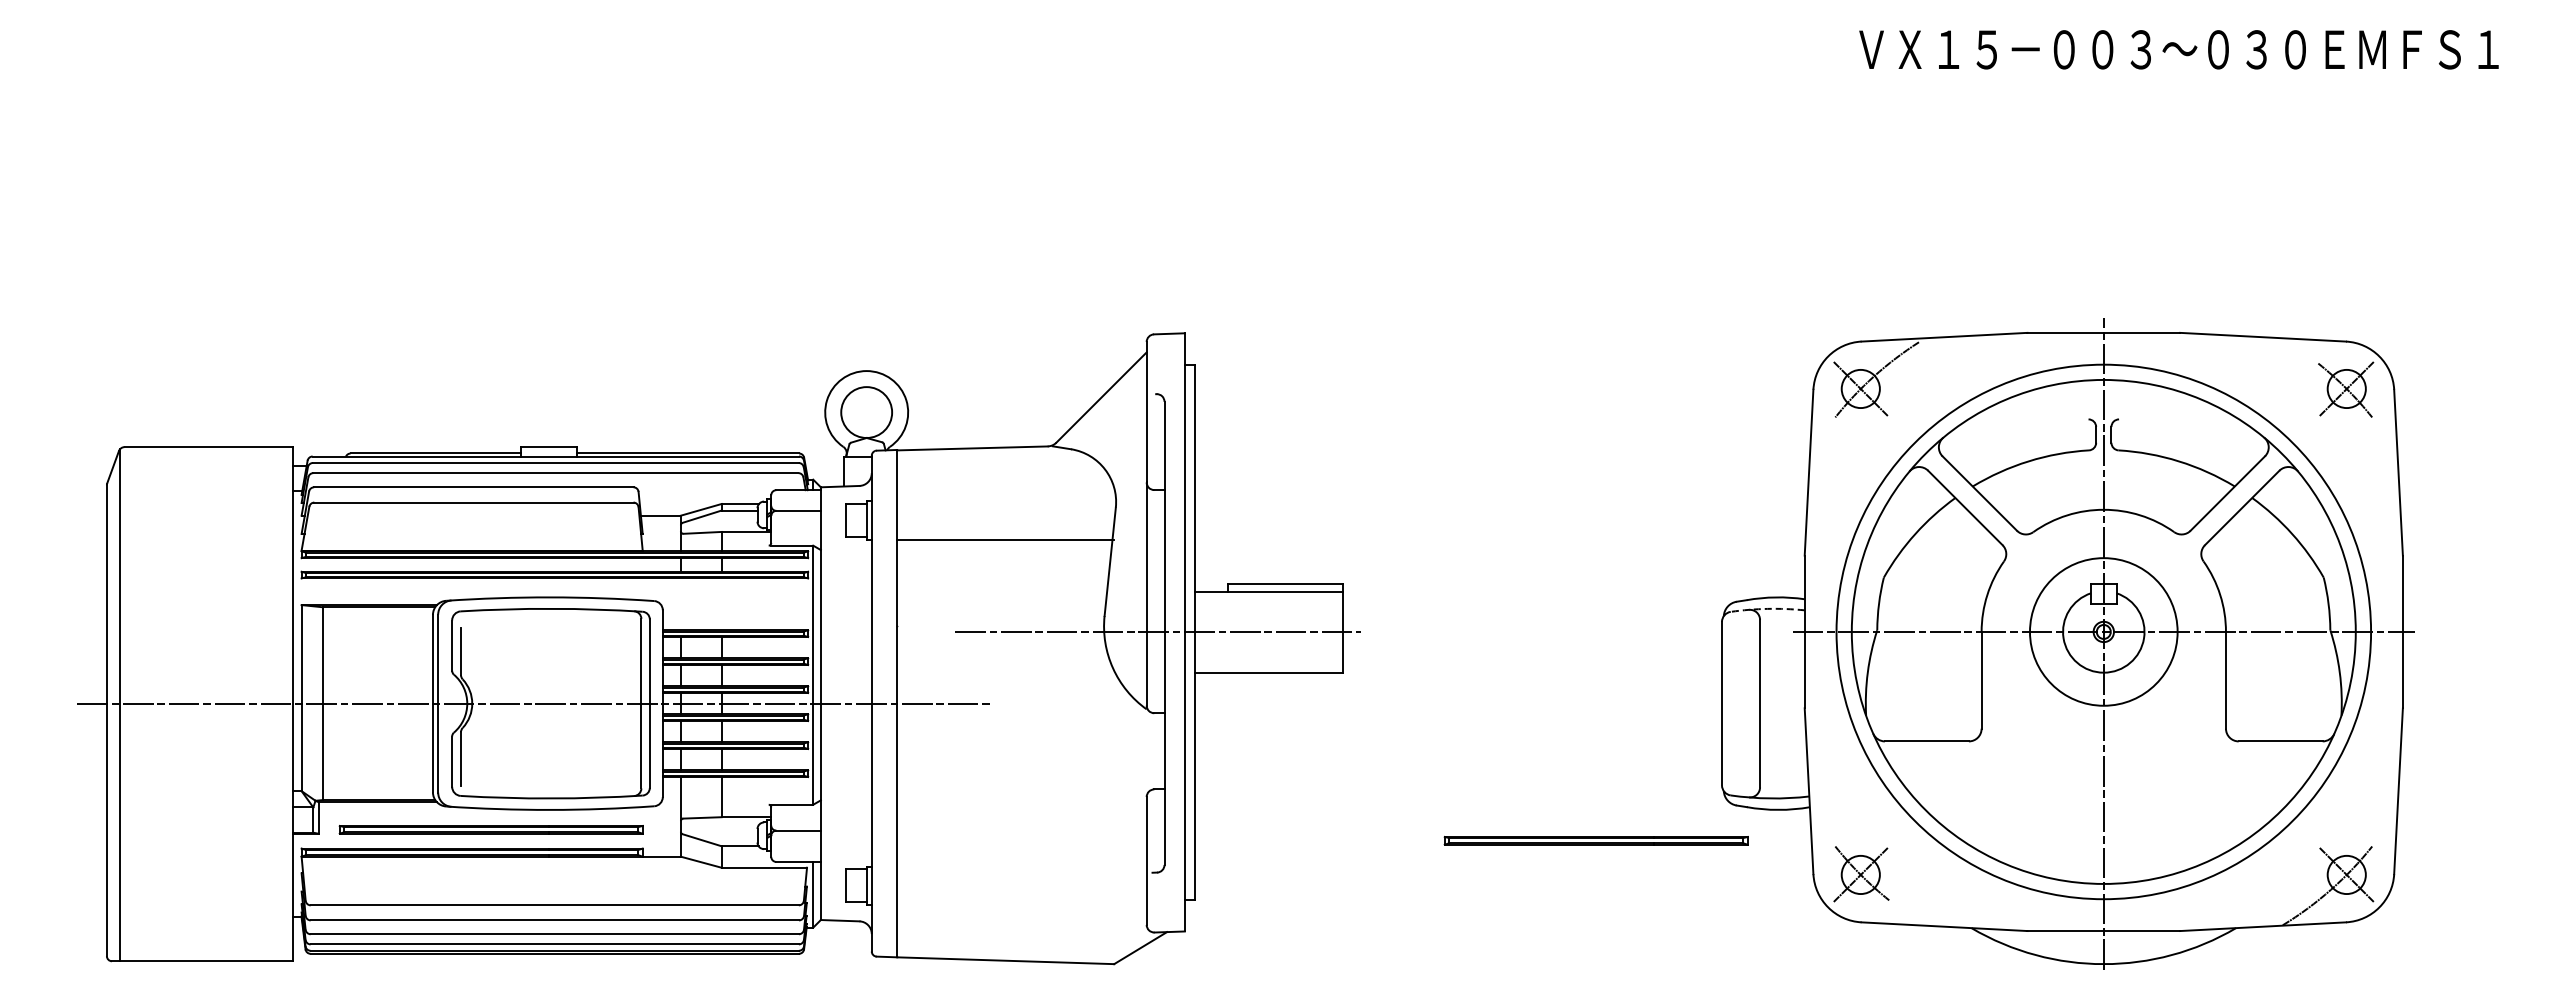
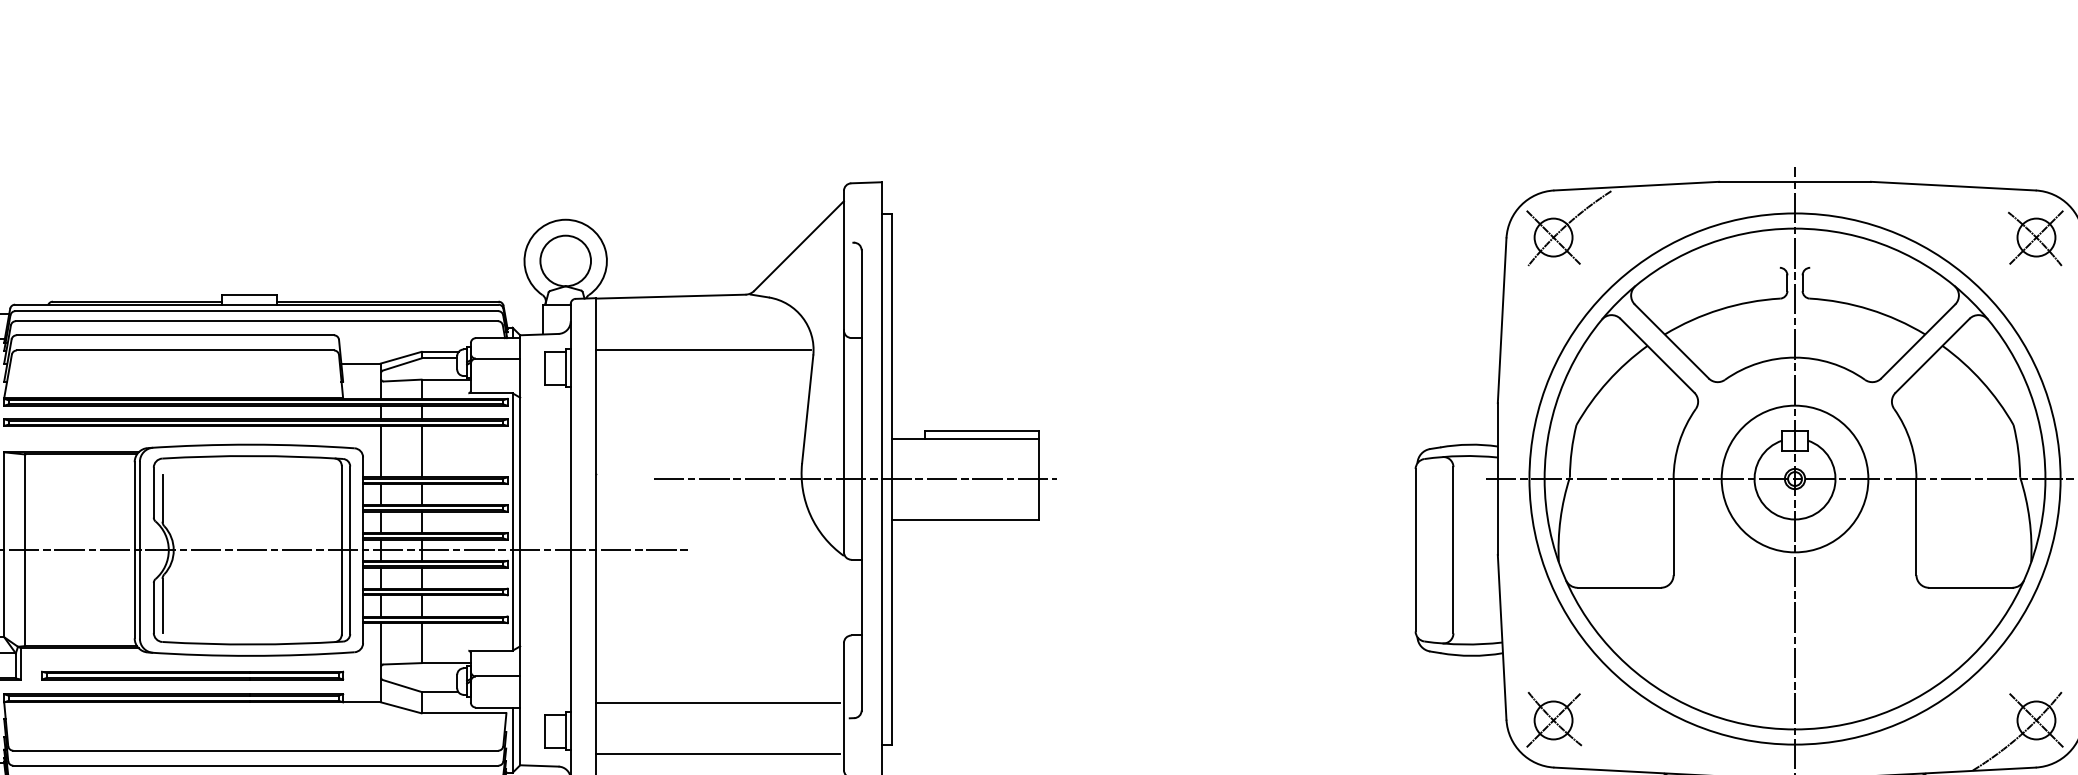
line: (1005, 540) -> (703, 350), moved
line: (680, 604) -> (380, 451), added
line: (721, 604) -> (421, 451), added
arc: (1767, 608) -> (1460, 455), dashed -> solid
part: (1595, 840) -> (1289, 686), removed
line: (1019, 857) -> (717, 703), added
line: (1019, 908) -> (717, 753), added

